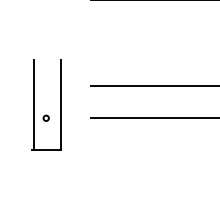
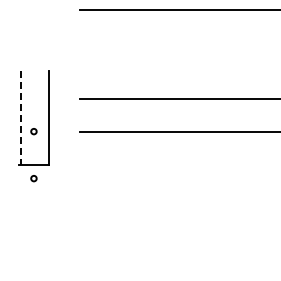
line: (34, 105) -> (21, 118), solid -> dashed
circle: (45, 163) -> (33, 178), added

